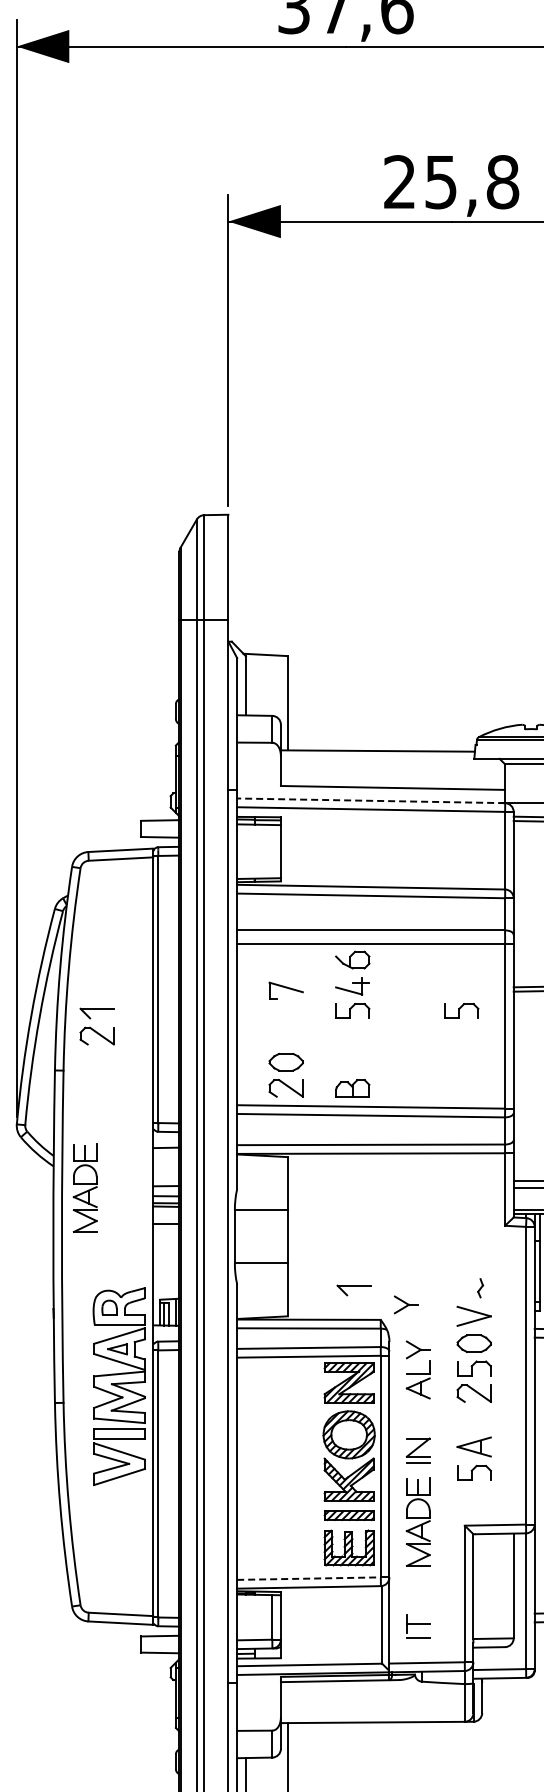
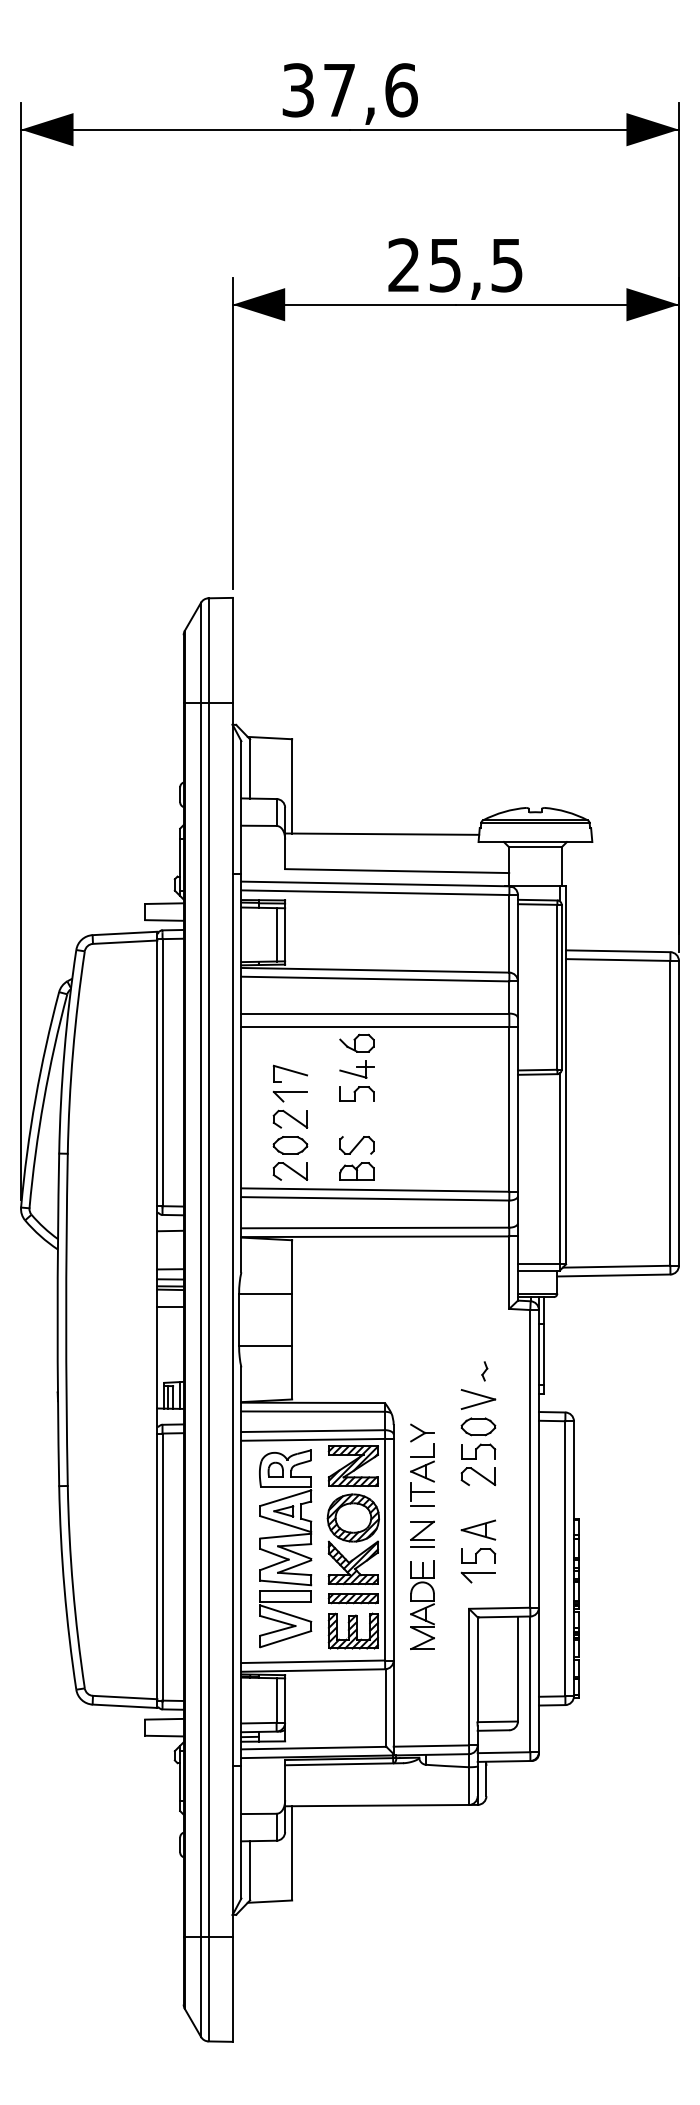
text: (503, 182) -> (507, 265), 25,8 -> 25,5
line: (371, 800) -> (375, 883), dashed -> solid
line: (272, 851) -> (276, 934), added
part: (461, 1010) -> (465, 1093), removed
part: (97, 1026) -> (290, 1109), moved
part: (352, 1062) -> (356, 1145), added
part: (85, 1187) -> (89, 1270), removed
part: (353, 1290) -> (477, 1577), moved
part: (406, 1304) -> (410, 1387), removed
part: (119, 1386) -> (285, 1548), moved
line: (309, 1578) -> (313, 1661), dashed -> solid
part: (418, 1626) -> (422, 1494), moved

